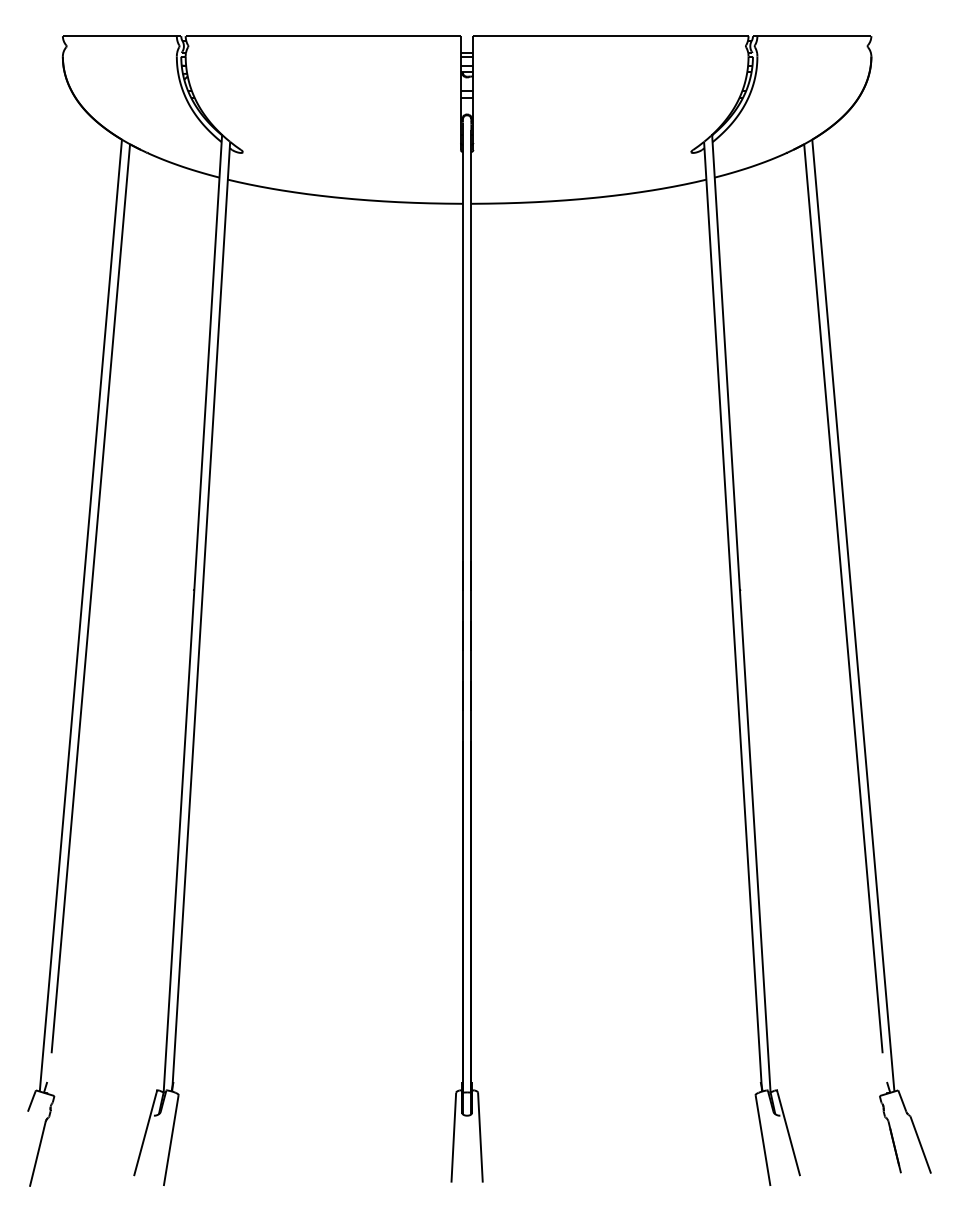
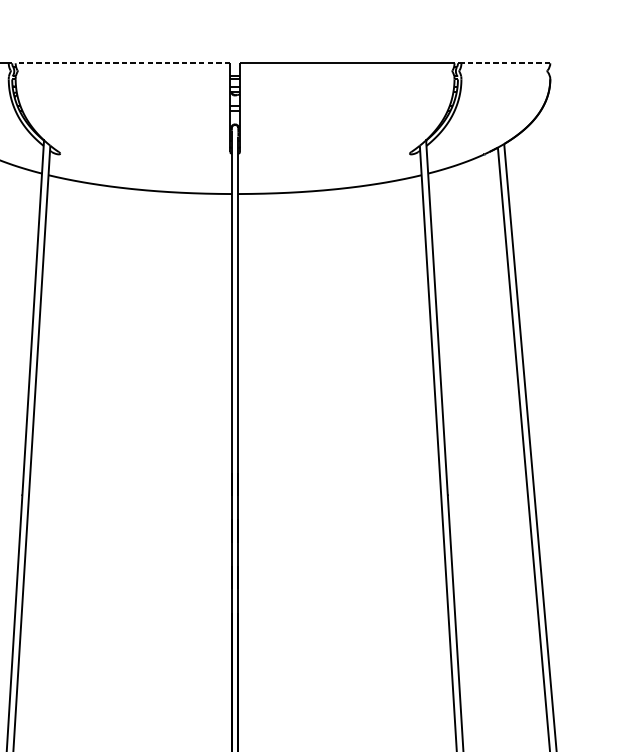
line: (323, 36) -> (123, 63), solid -> dashed
line: (814, 36) -> (505, 63), solid -> dashed

